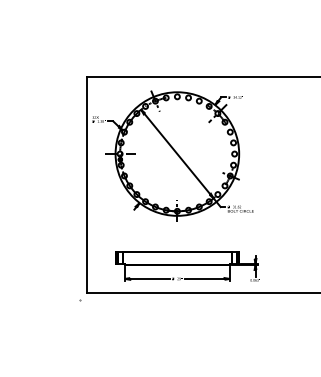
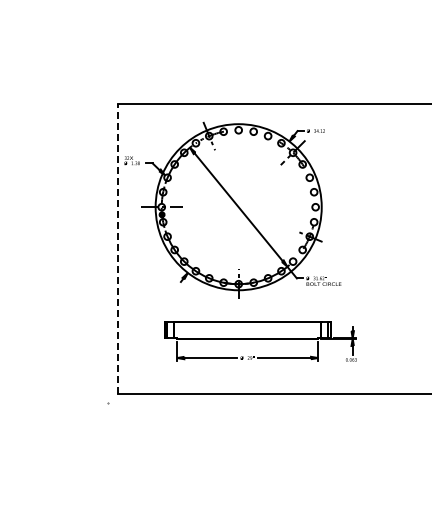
line: (87, 184) -> (117, 248), solid -> dashed
part: (186, 266) -> (260, 341), moved

